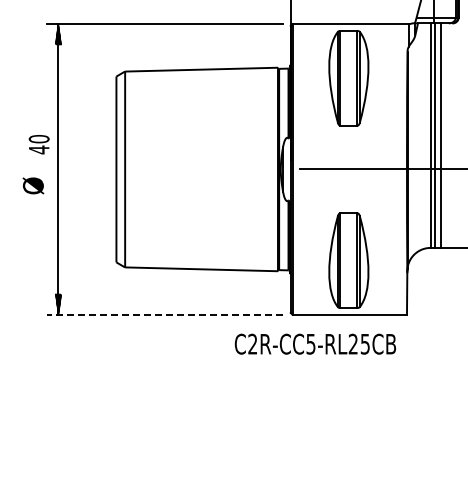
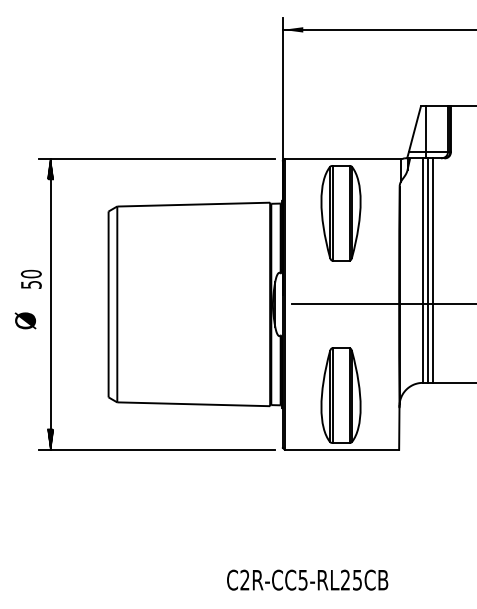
text: (39, 149) -> (31, 284), 40 -> 50
line: (164, 314) -> (156, 449), dashed -> solid
text: (315, 343) -> (307, 579), moved

